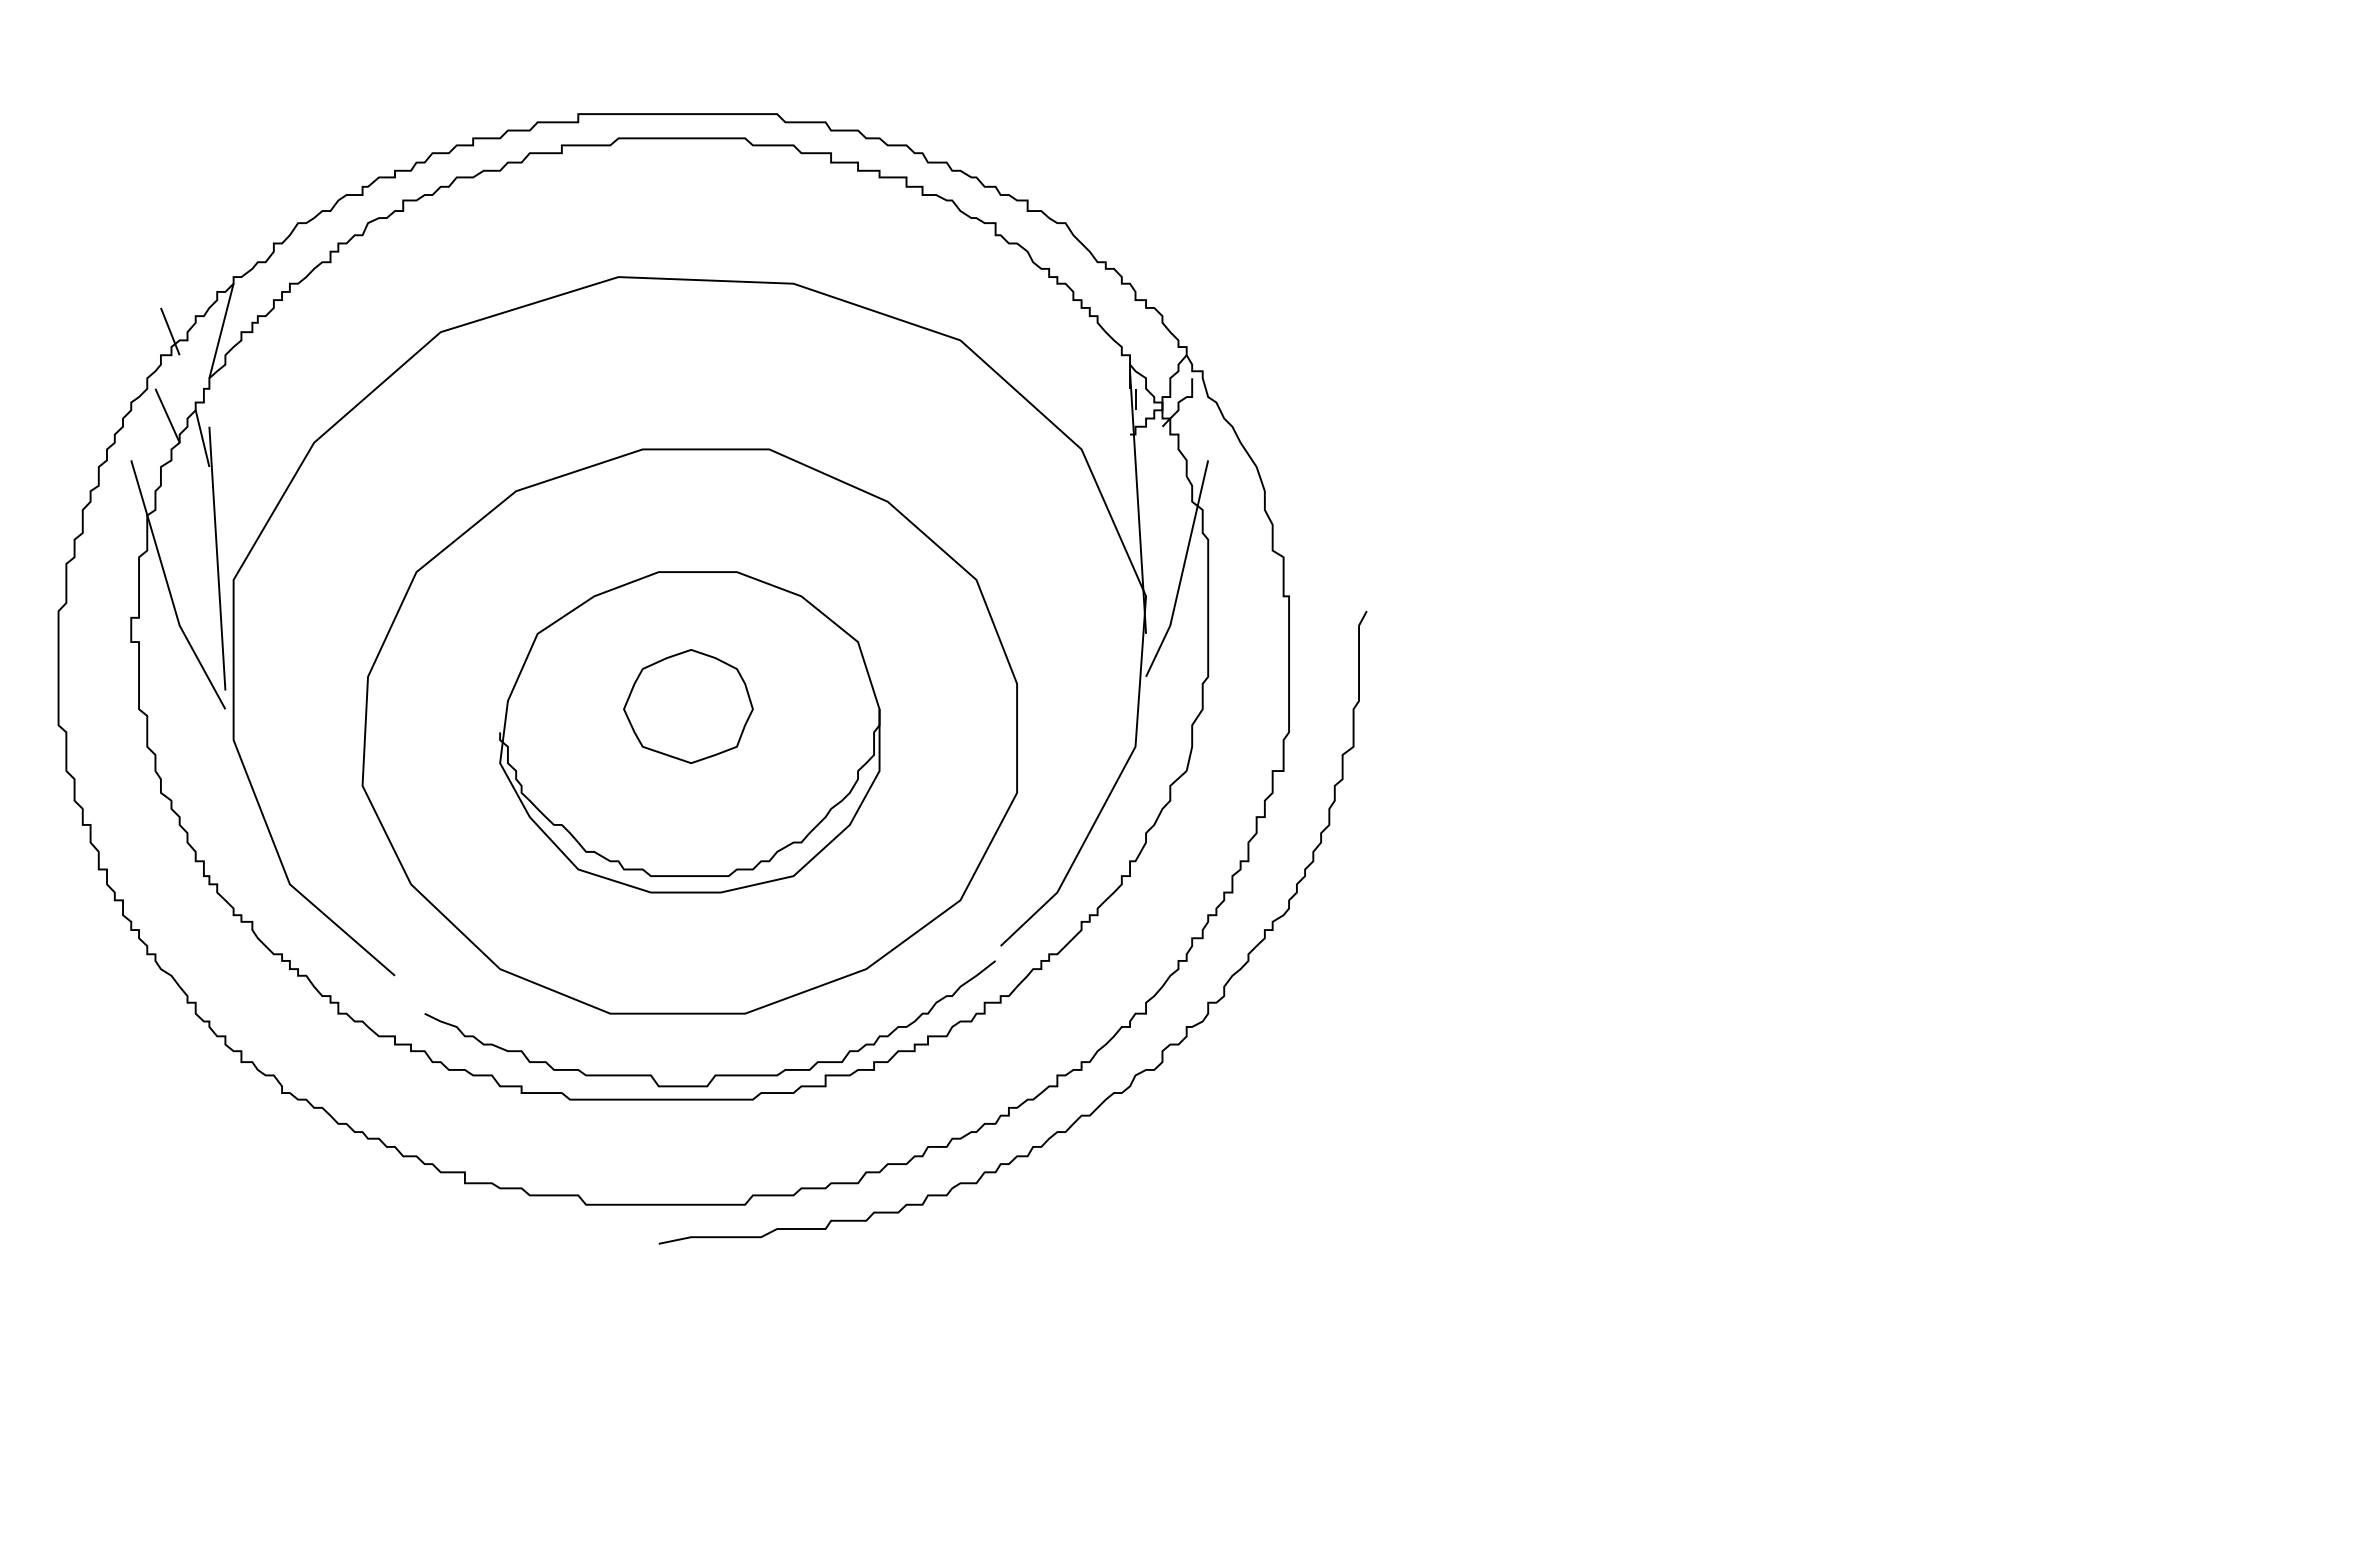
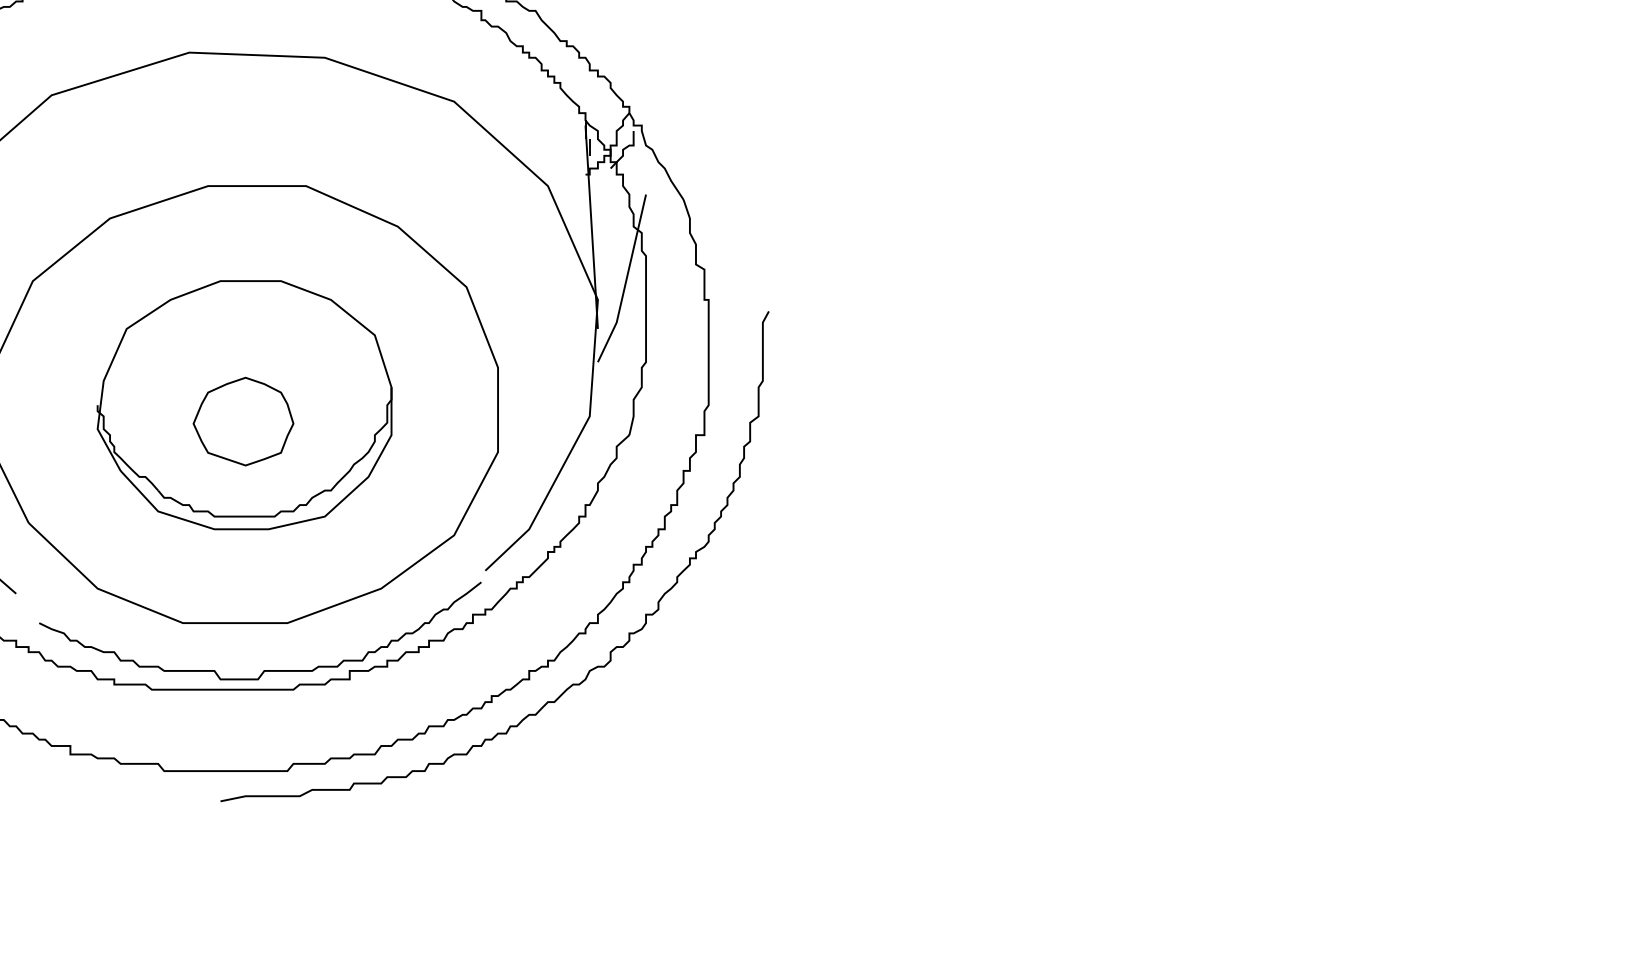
part: (688, 706) -> (243, 421), moved

